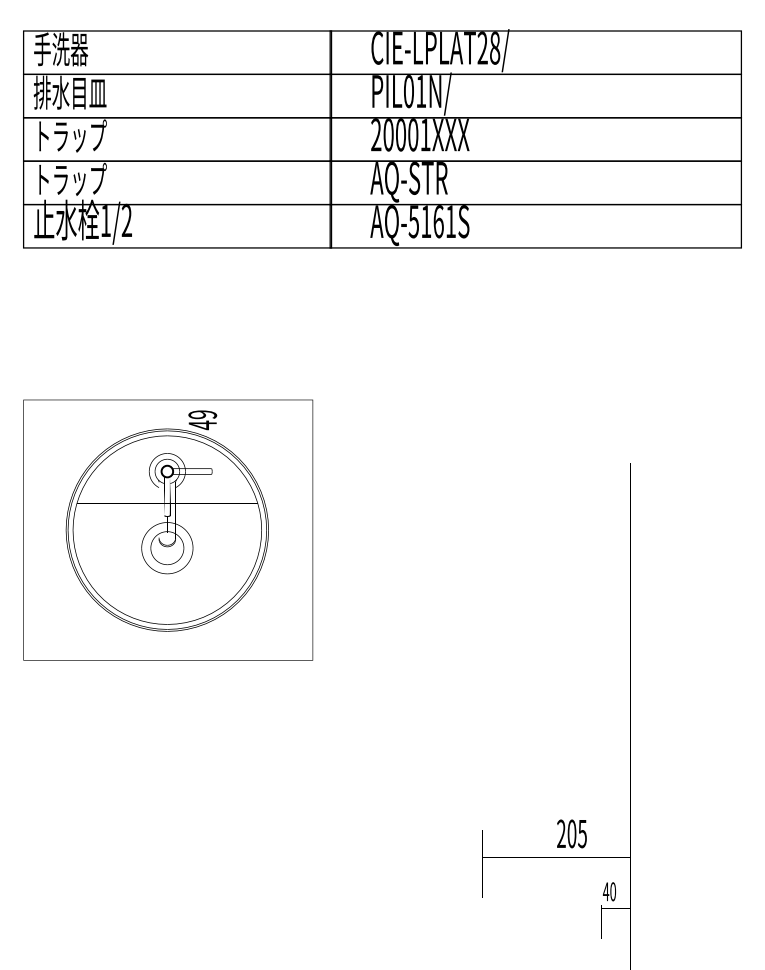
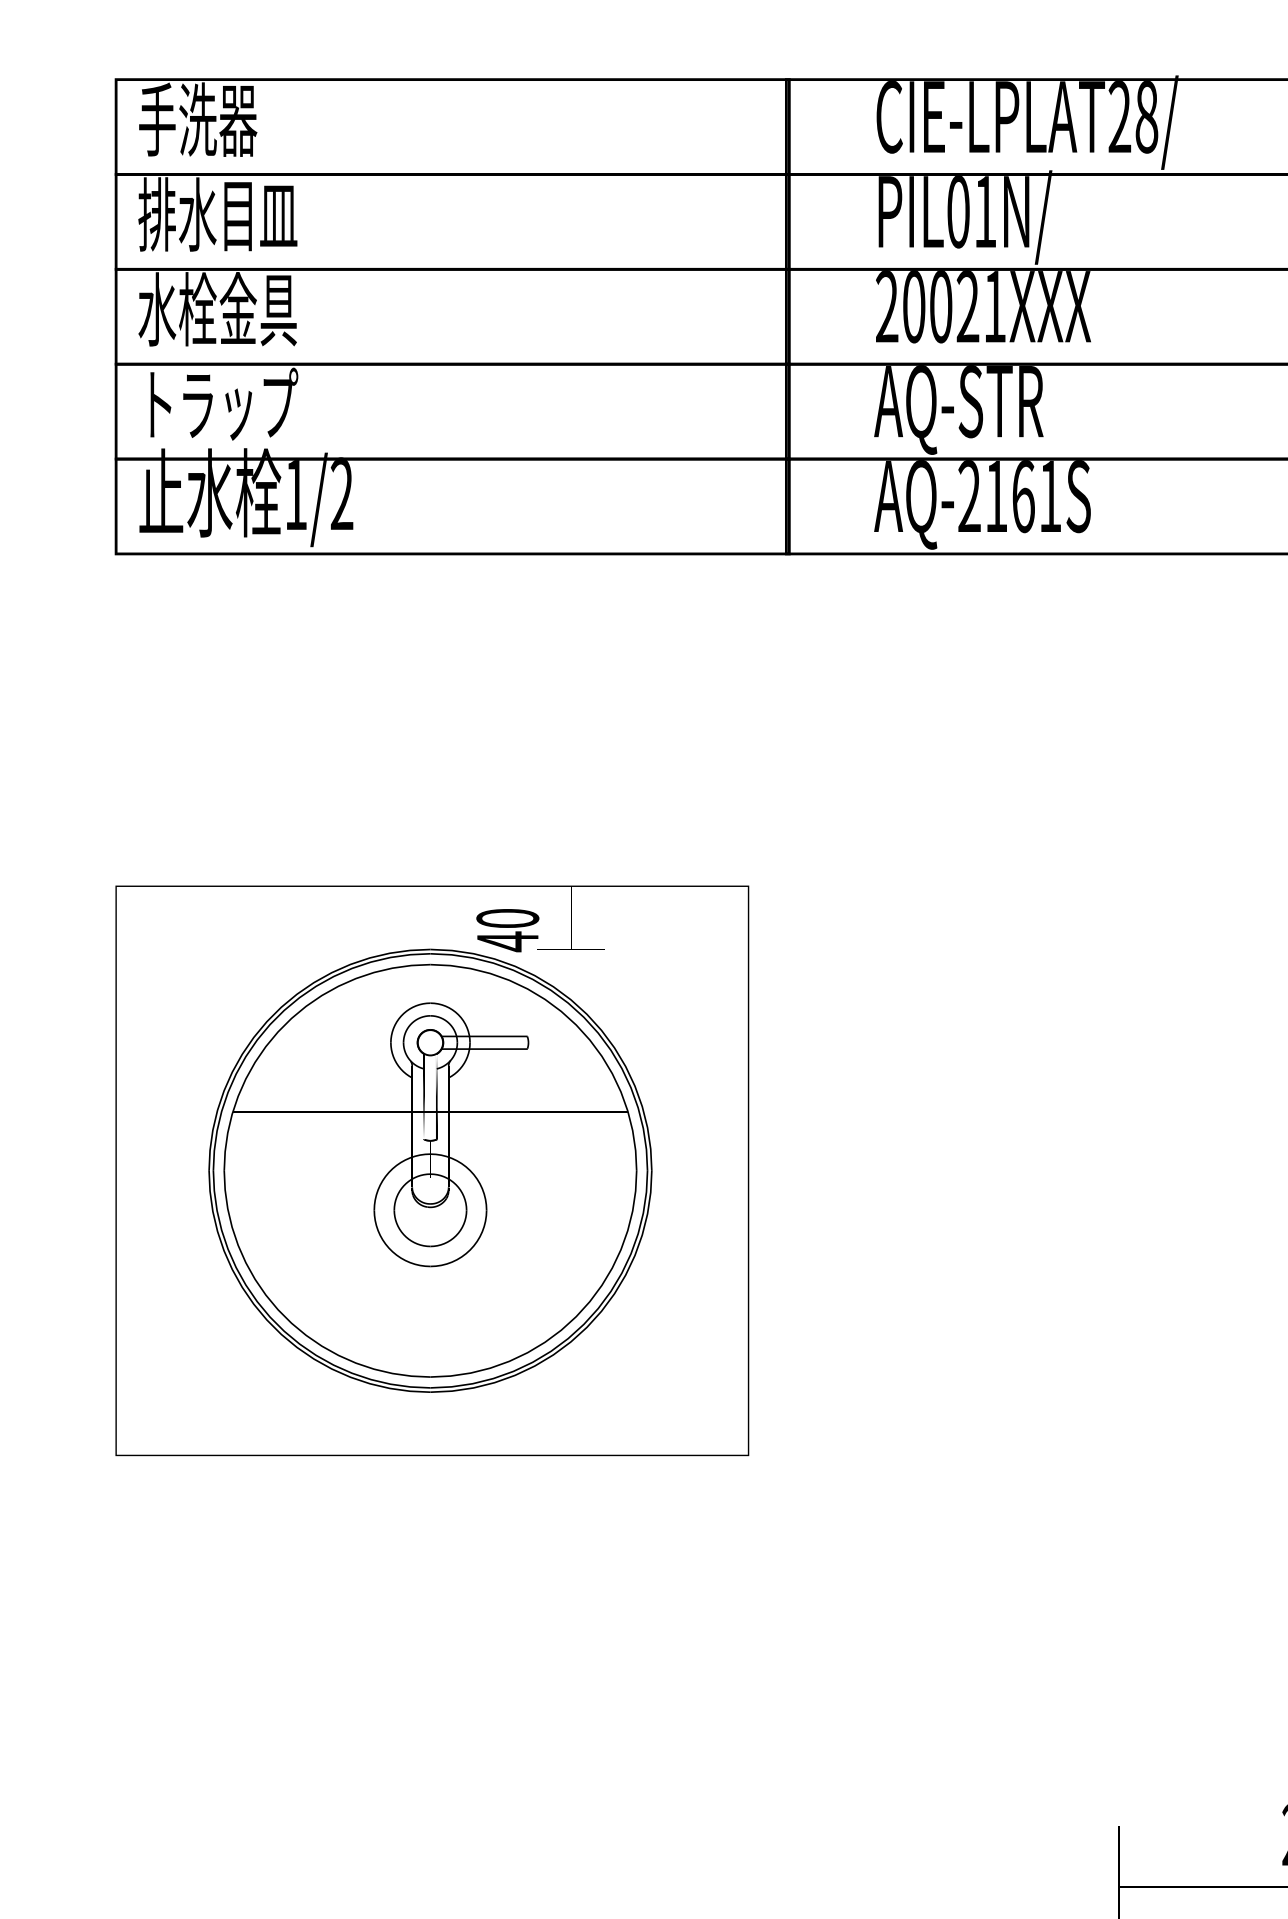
text: (413, 134) -> (968, 305), 20001XXX -> 20021XXX
text: (69, 136) -> (216, 310), トラップ -> 水栓金具
text: (413, 221) -> (968, 496), AQ-5161S -> AQ-2161S
text: (202, 414) -> (507, 918), 49 -> 40

